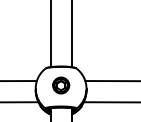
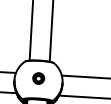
part: (60, 85) -> (38, 78), size x0.71

